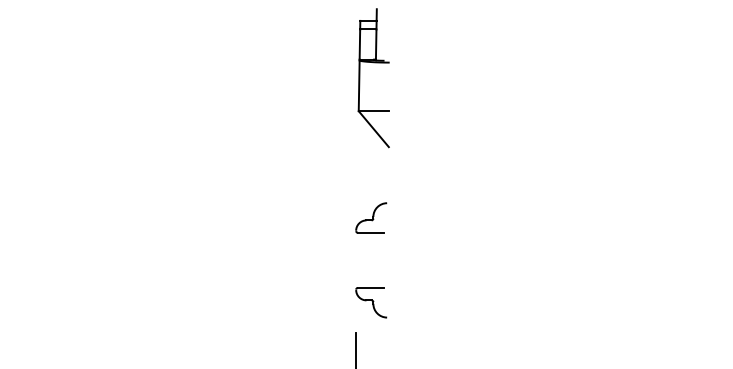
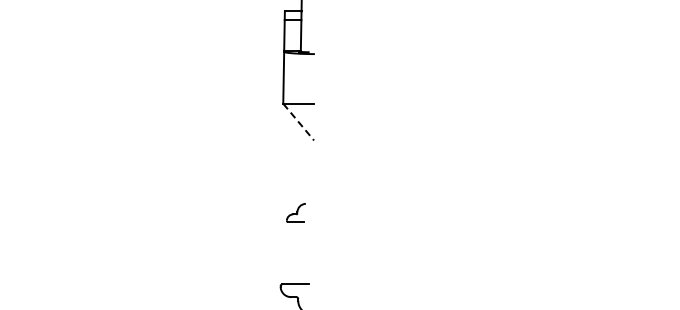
line: (374, 129) -> (299, 122), solid -> dashed
part: (371, 217) -> (296, 212), size x0.6

